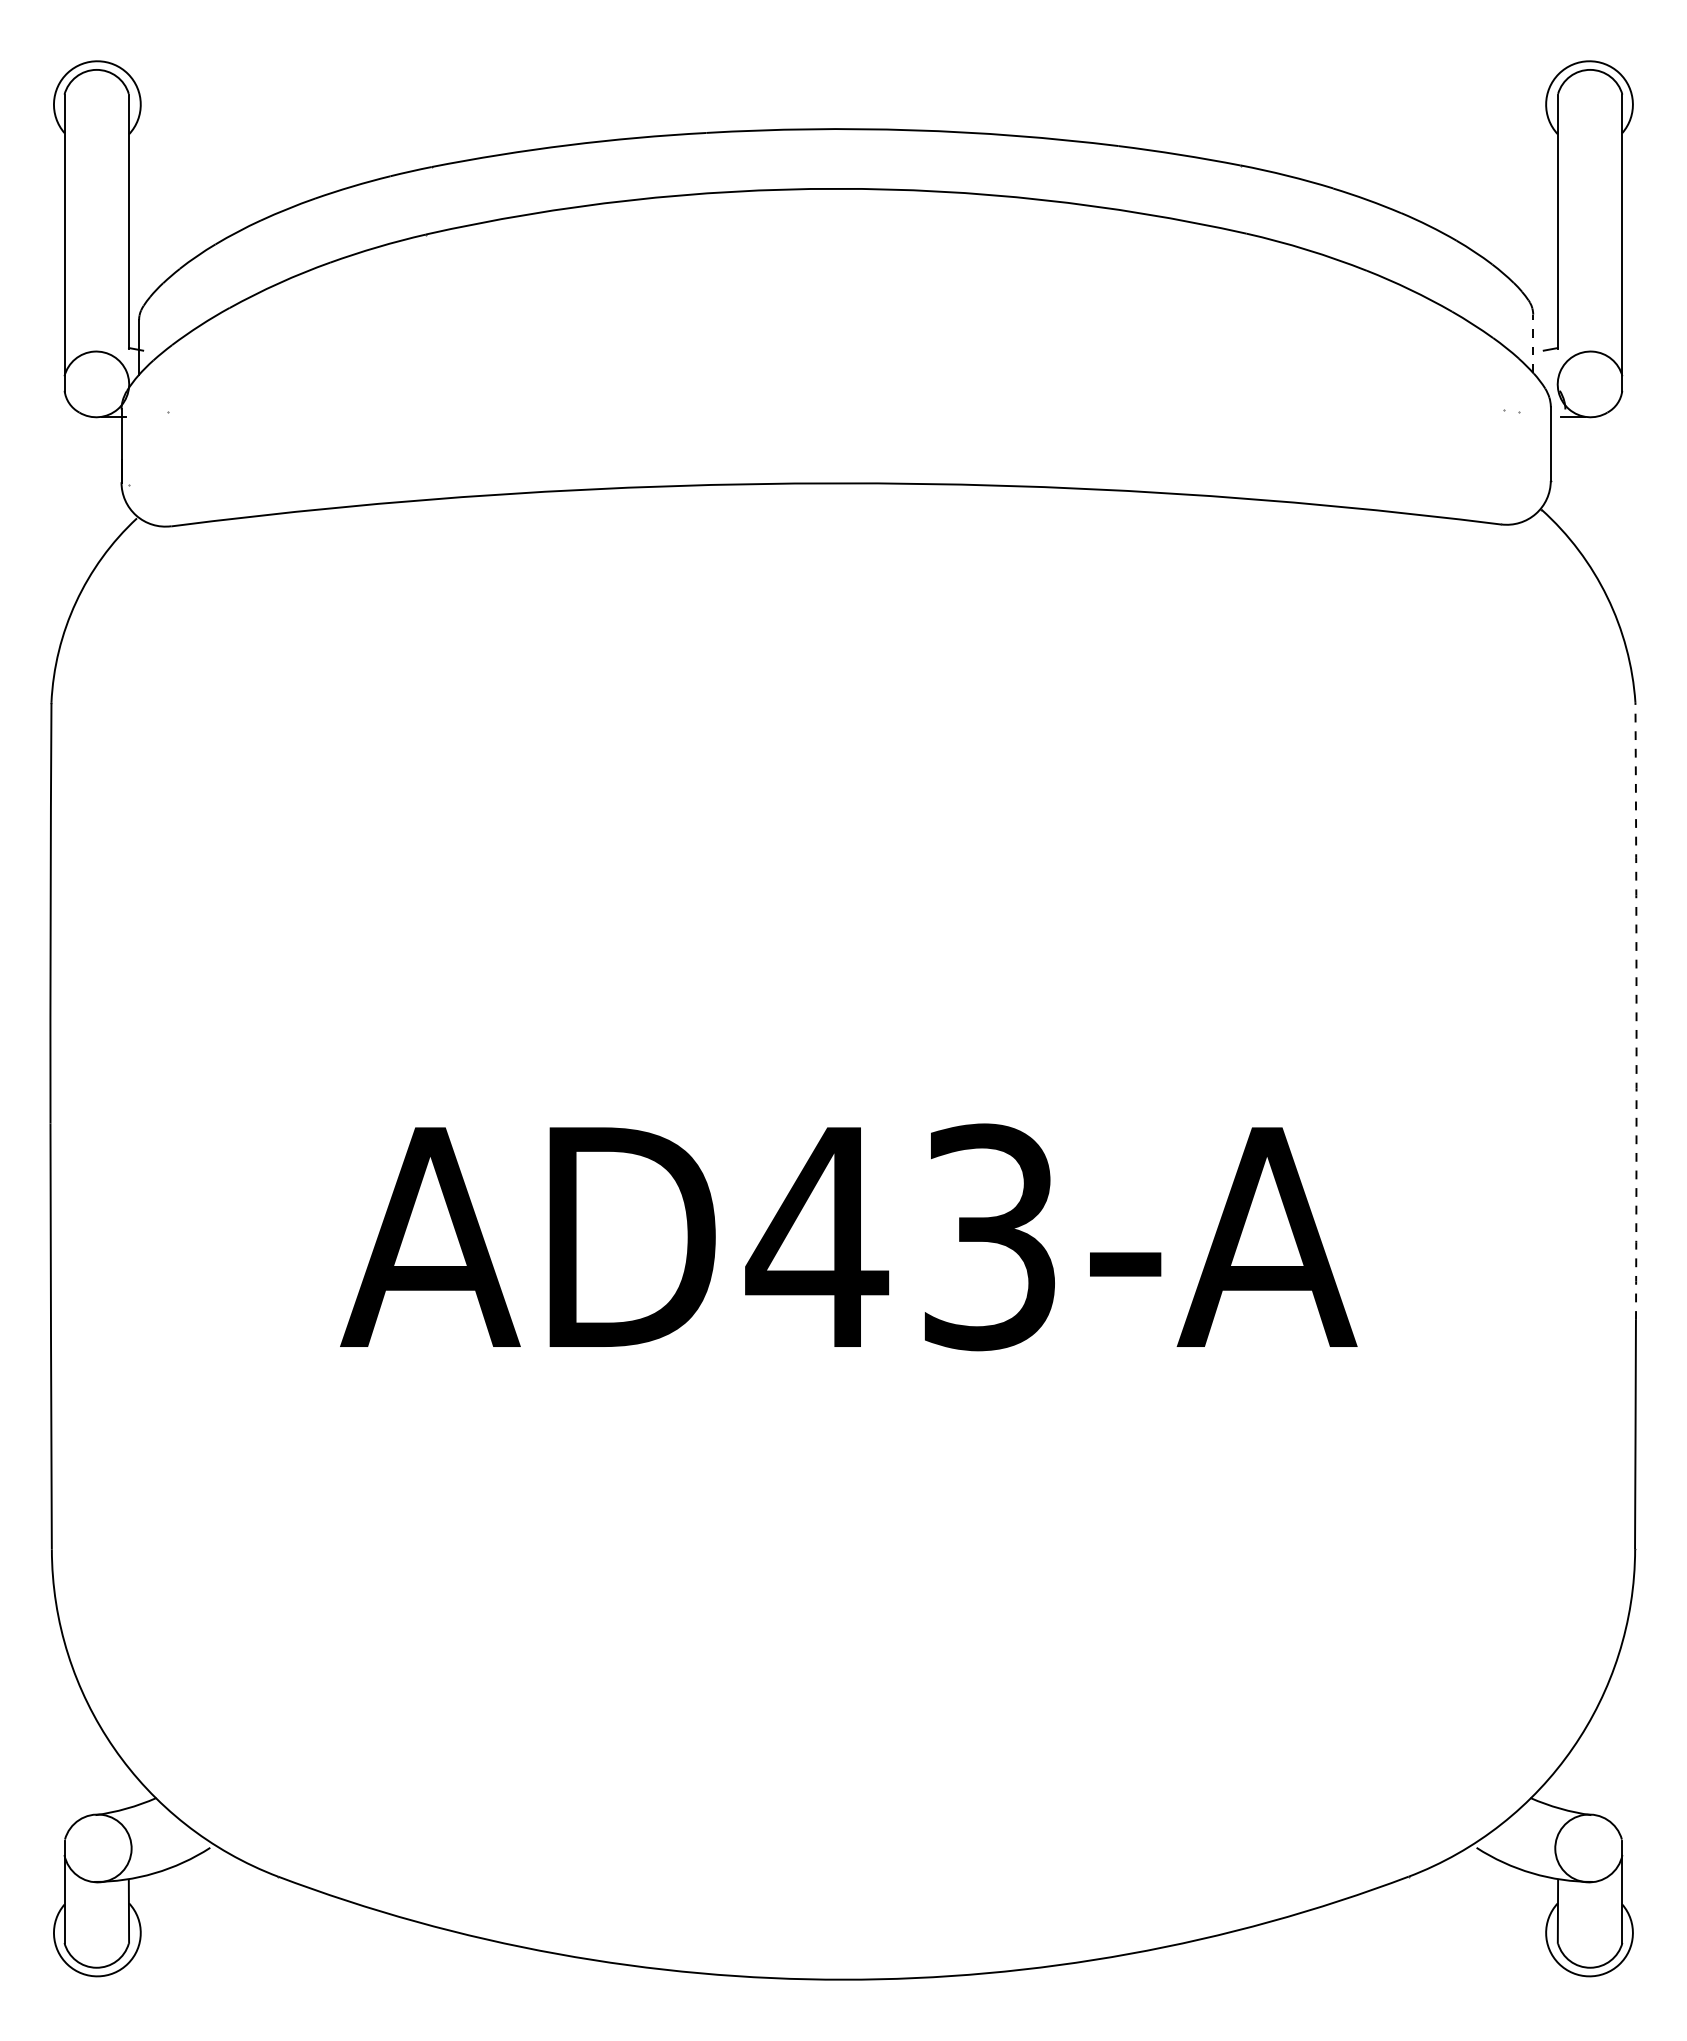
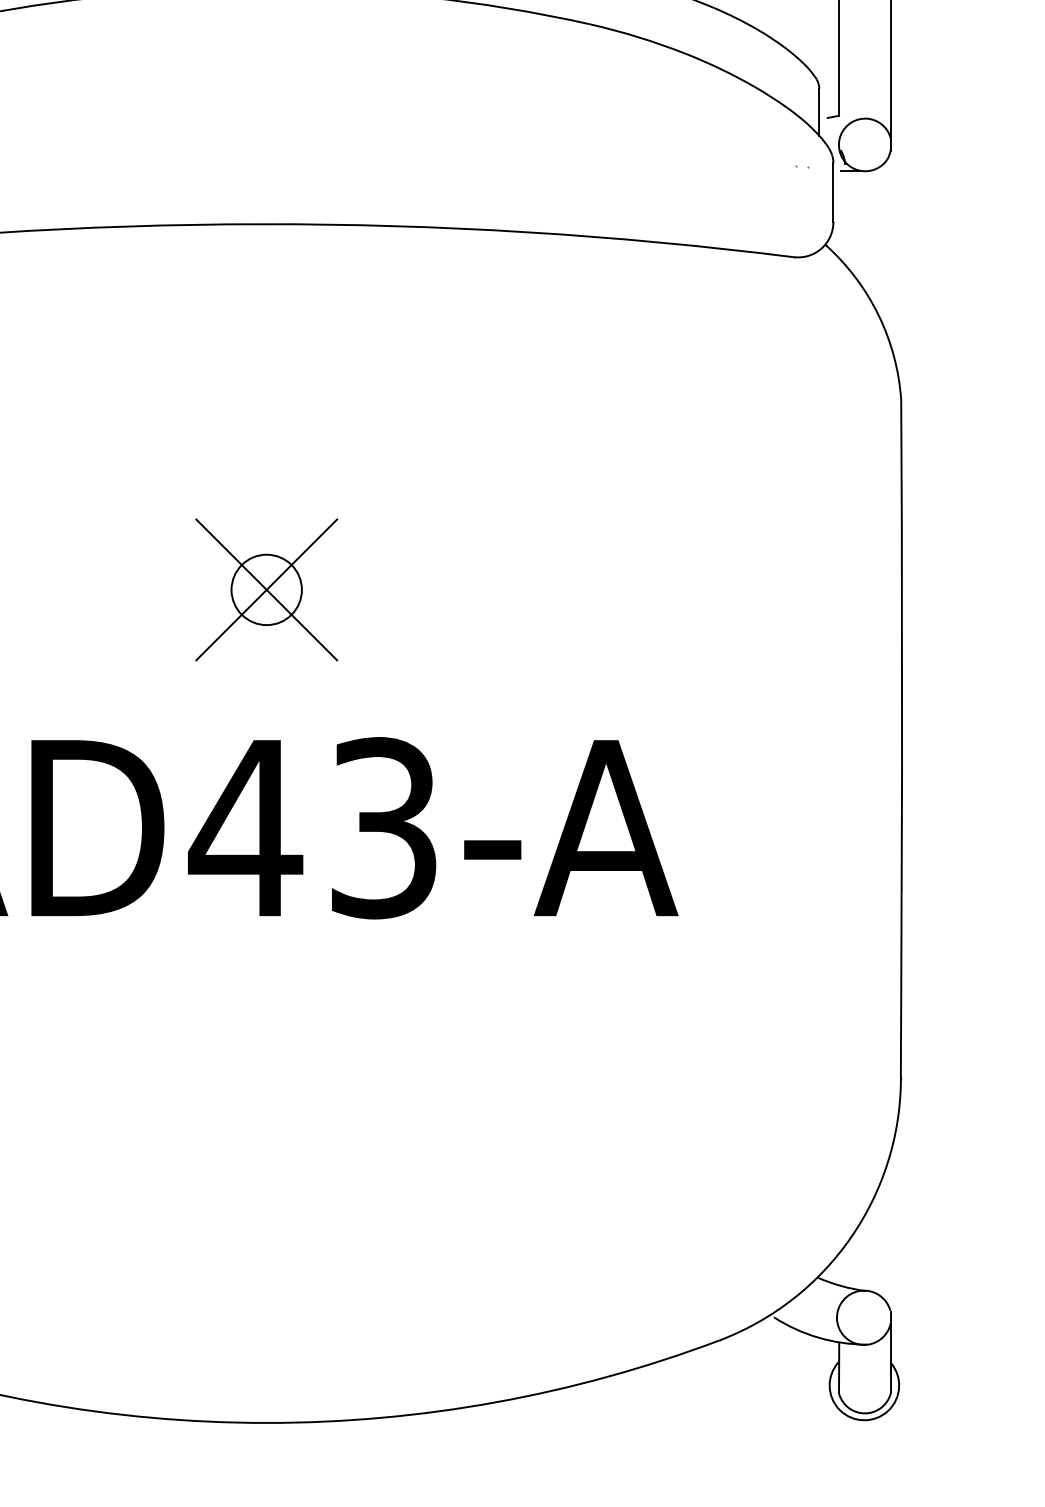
line: (1533, 343) -> (819, 112), dashed -> solid
part: (843, 939) -> (266, 589), added
arc: (1636, 1011) -> (902, 647), dashed -> solid

